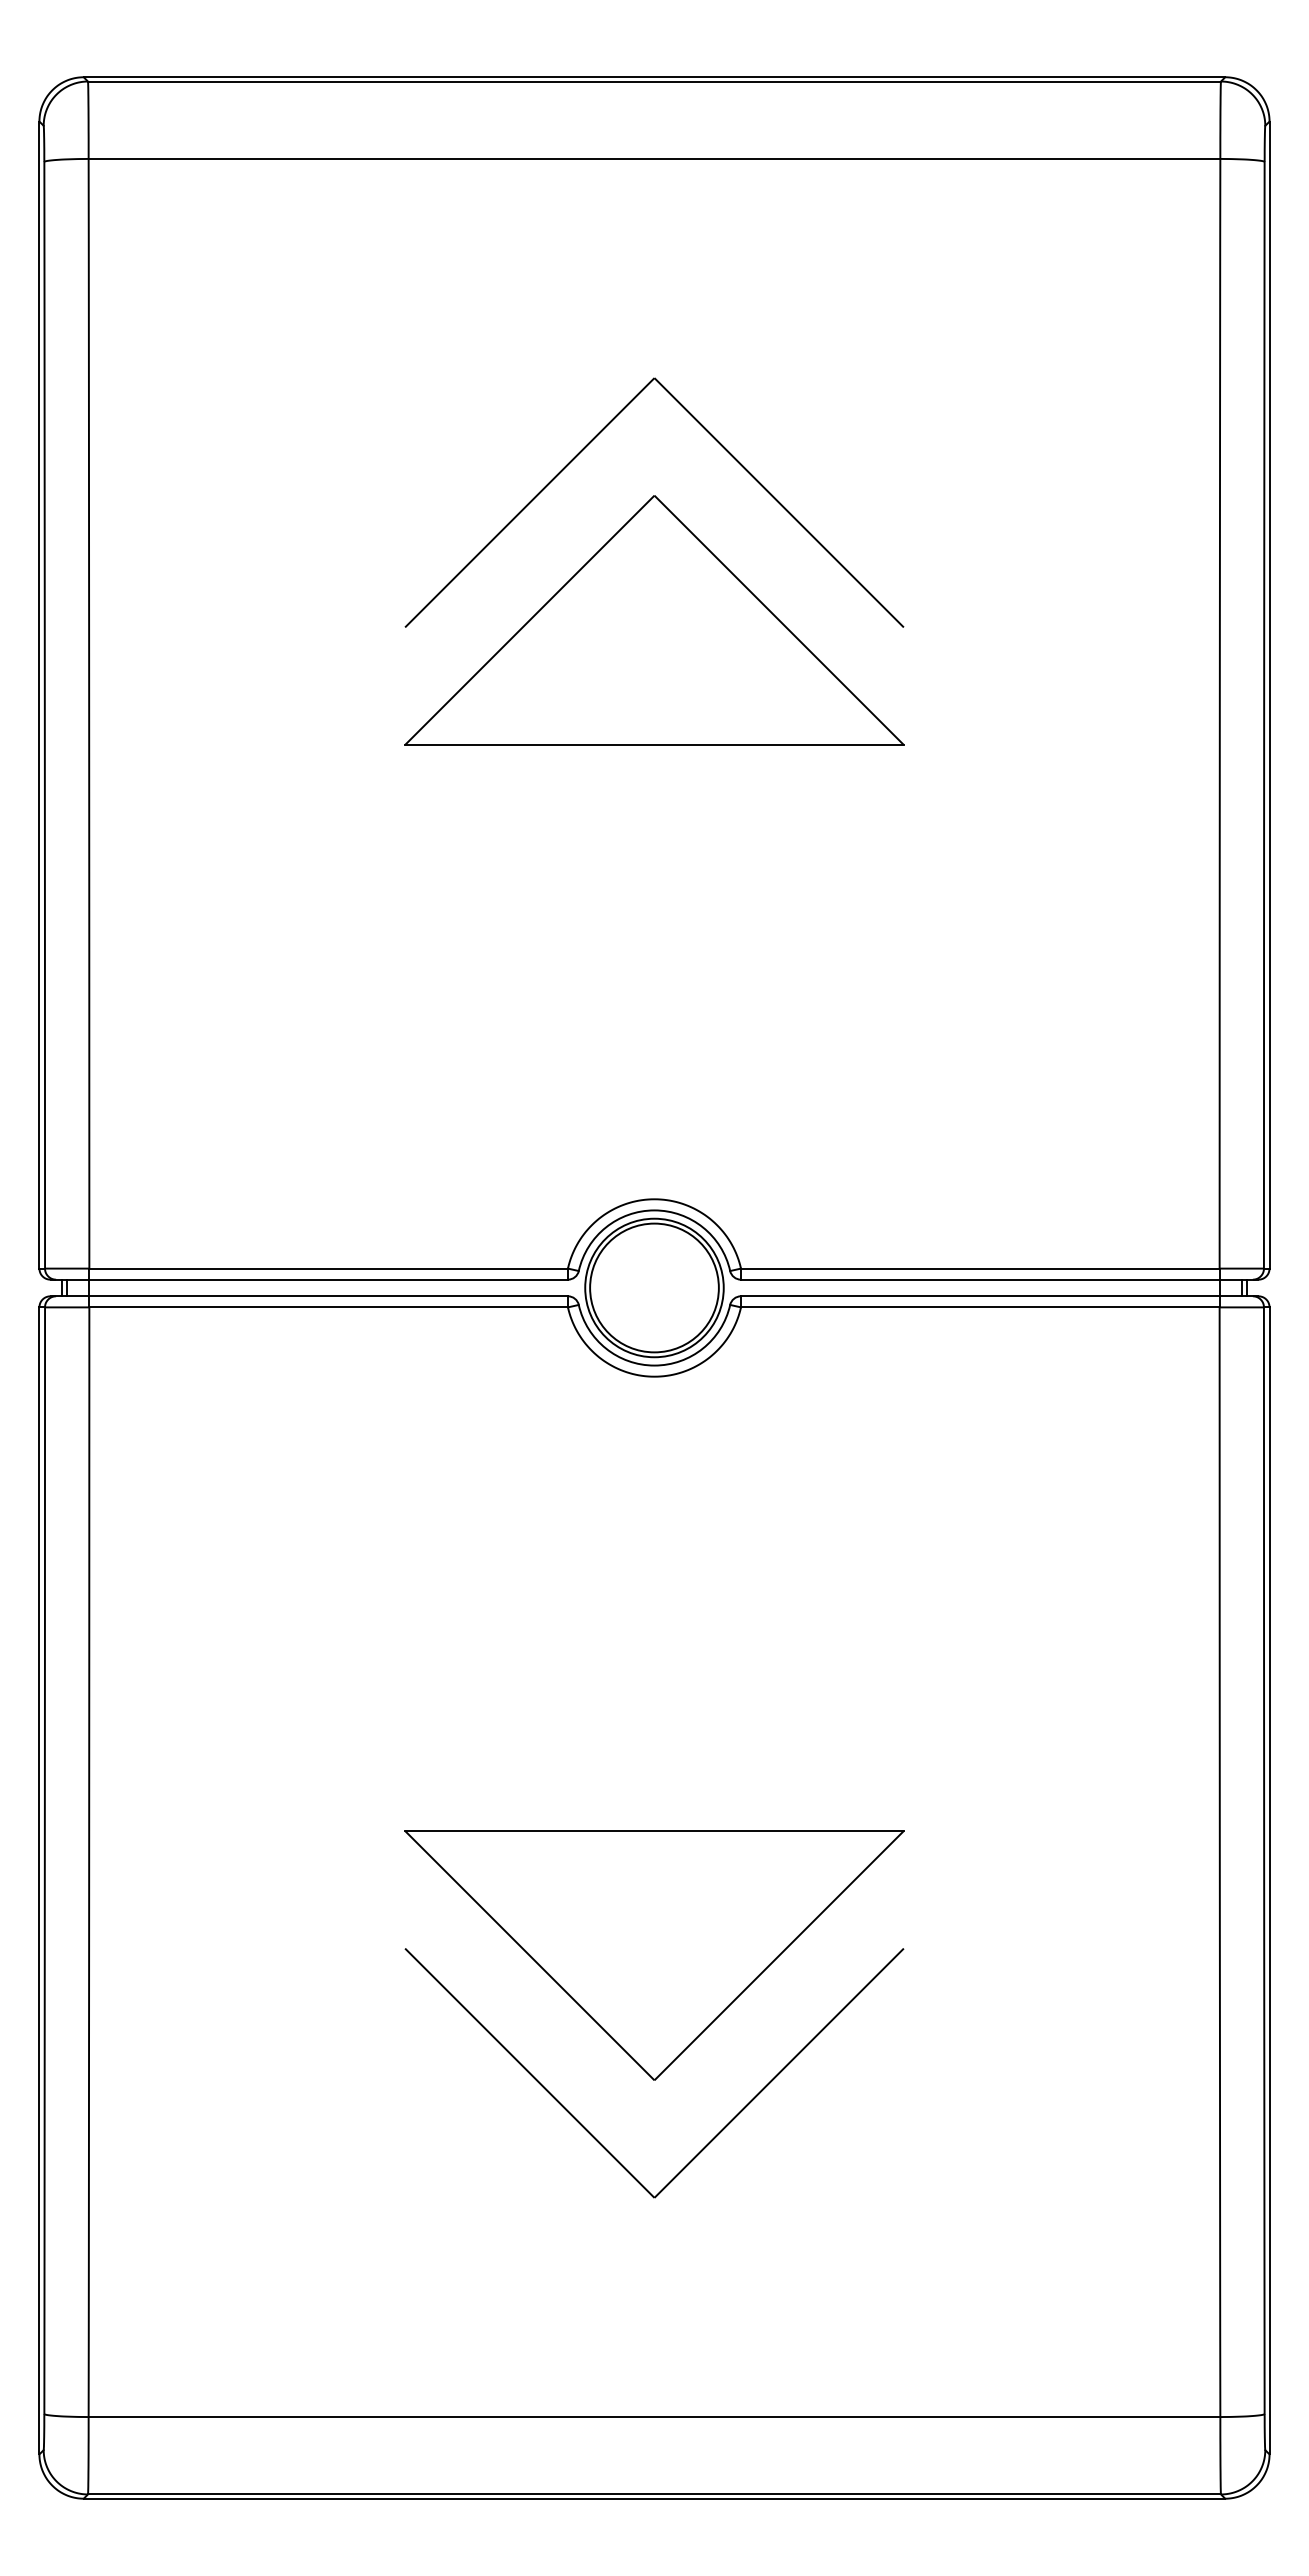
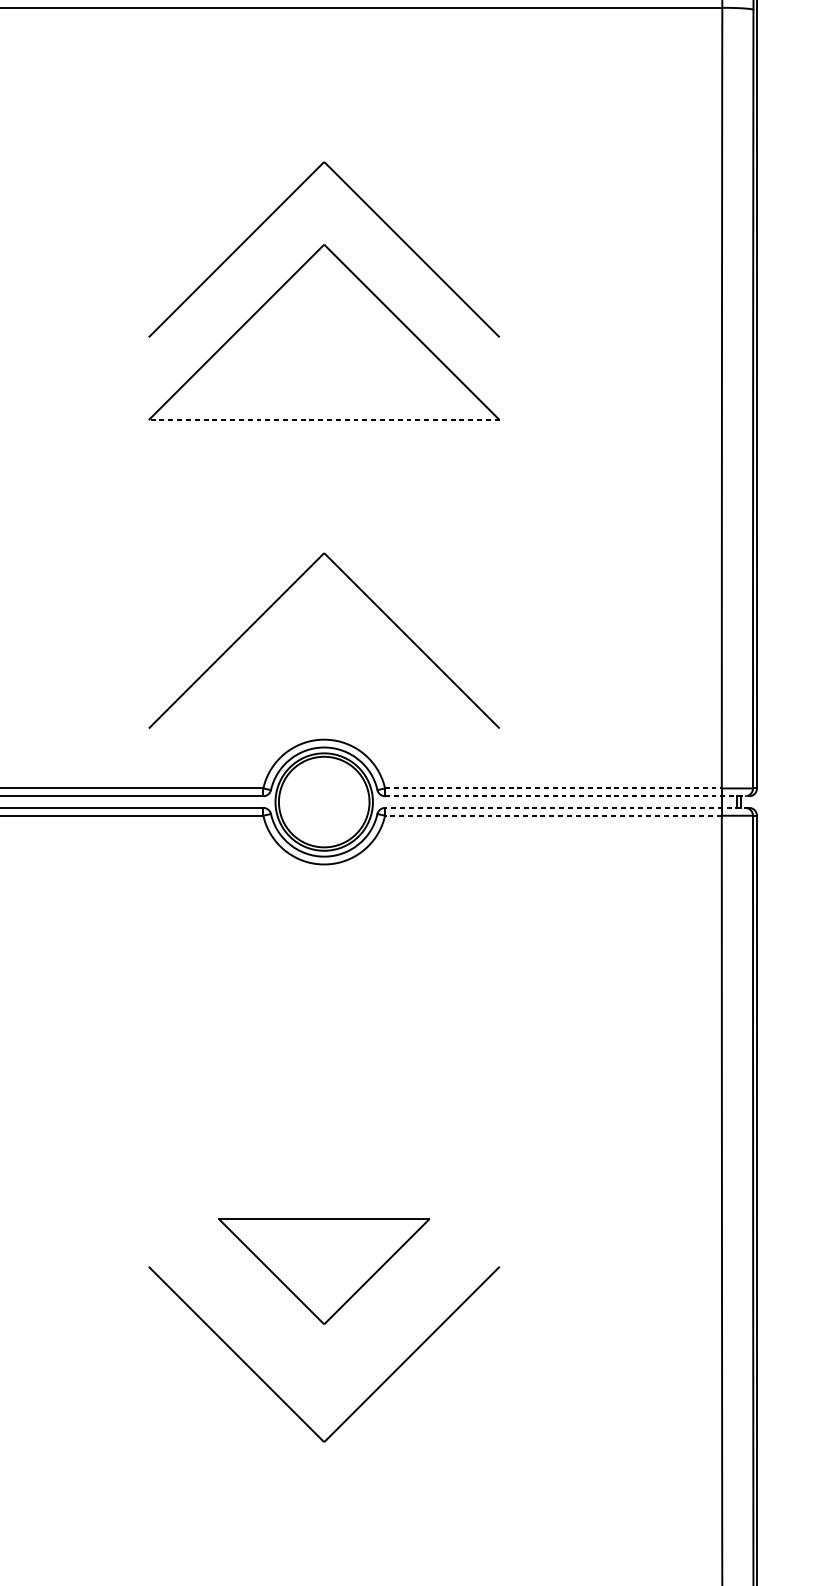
line: (654, 744) -> (324, 419), solid -> dashed
part: (593, 996) -> (281, 597), added
line: (980, 1268) -> (553, 788), solid -> dashed
line: (999, 1279) -> (566, 796), solid -> dashed
line: (999, 1296) -> (566, 808), solid -> dashed
line: (979, 1307) -> (552, 815), solid -> dashed
part: (654, 1955) -> (324, 1271), size x0.6

